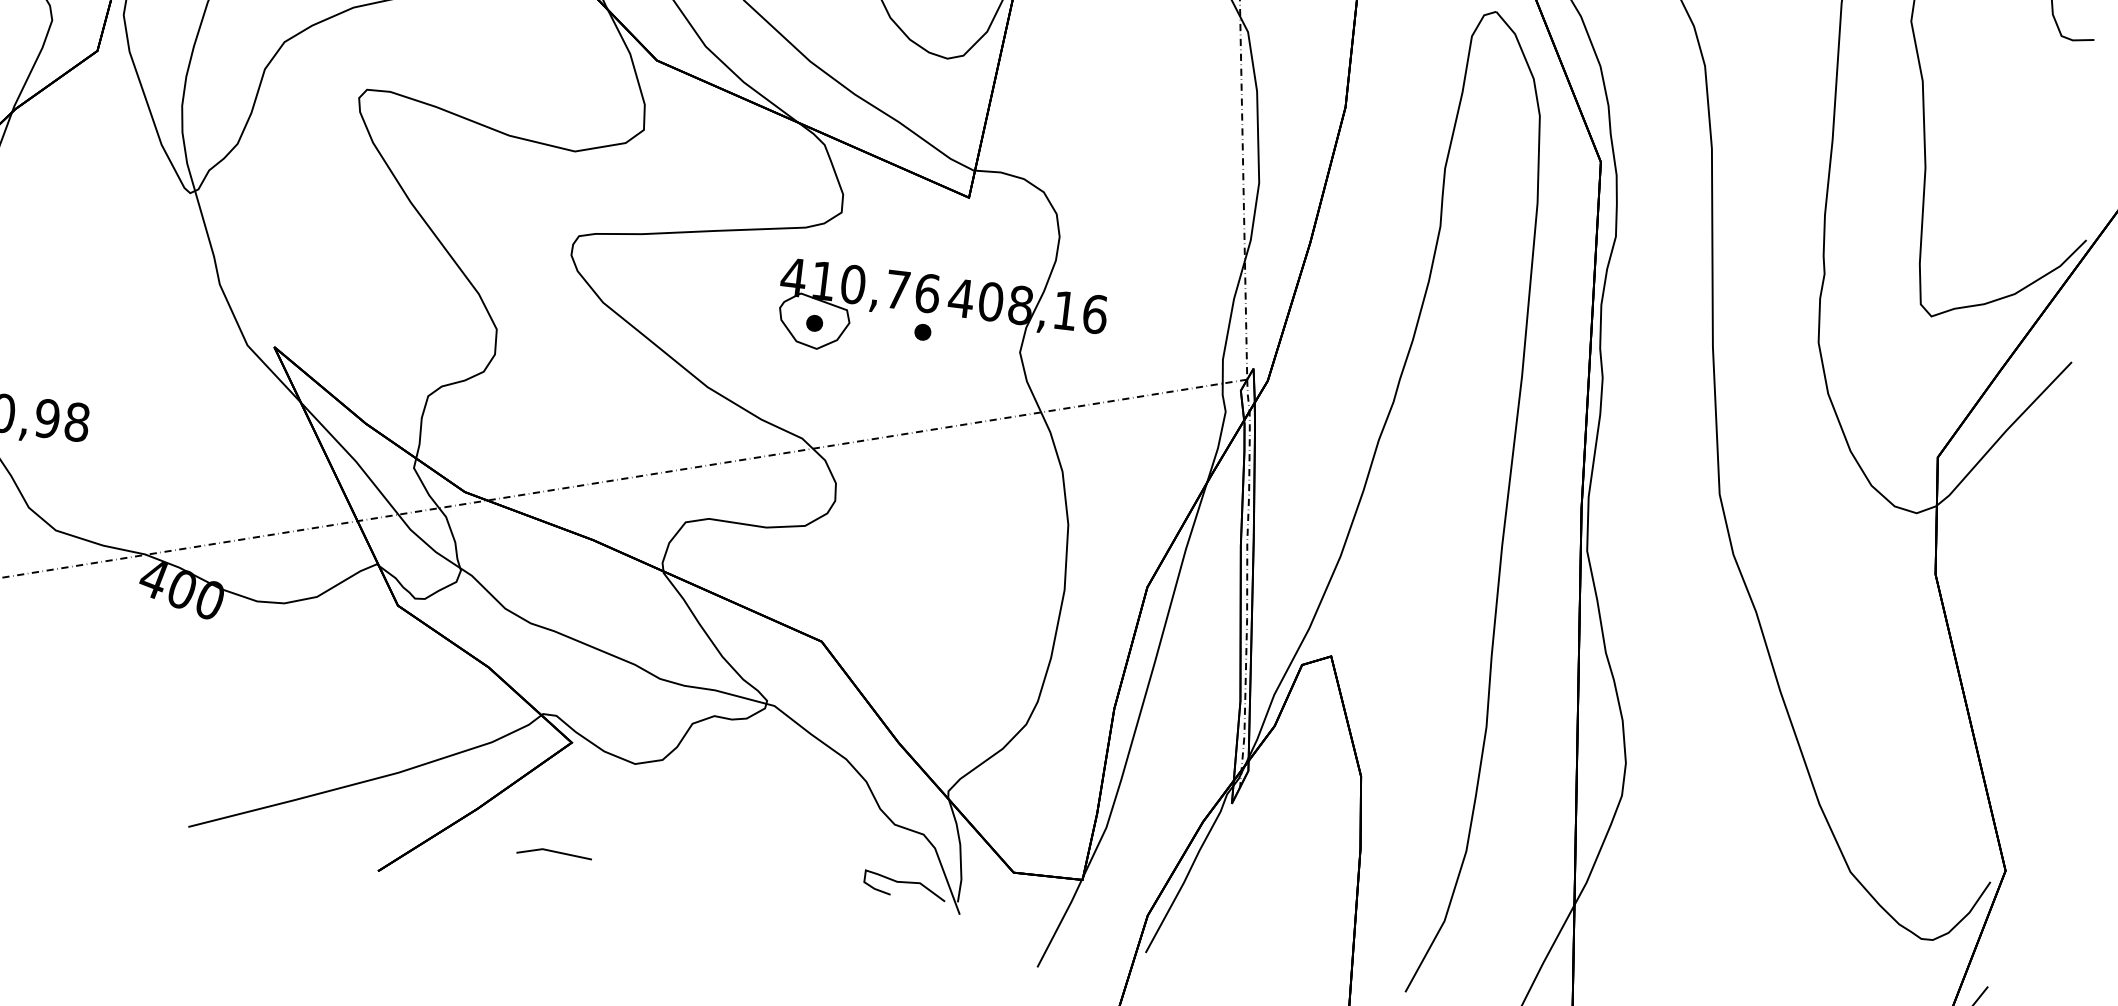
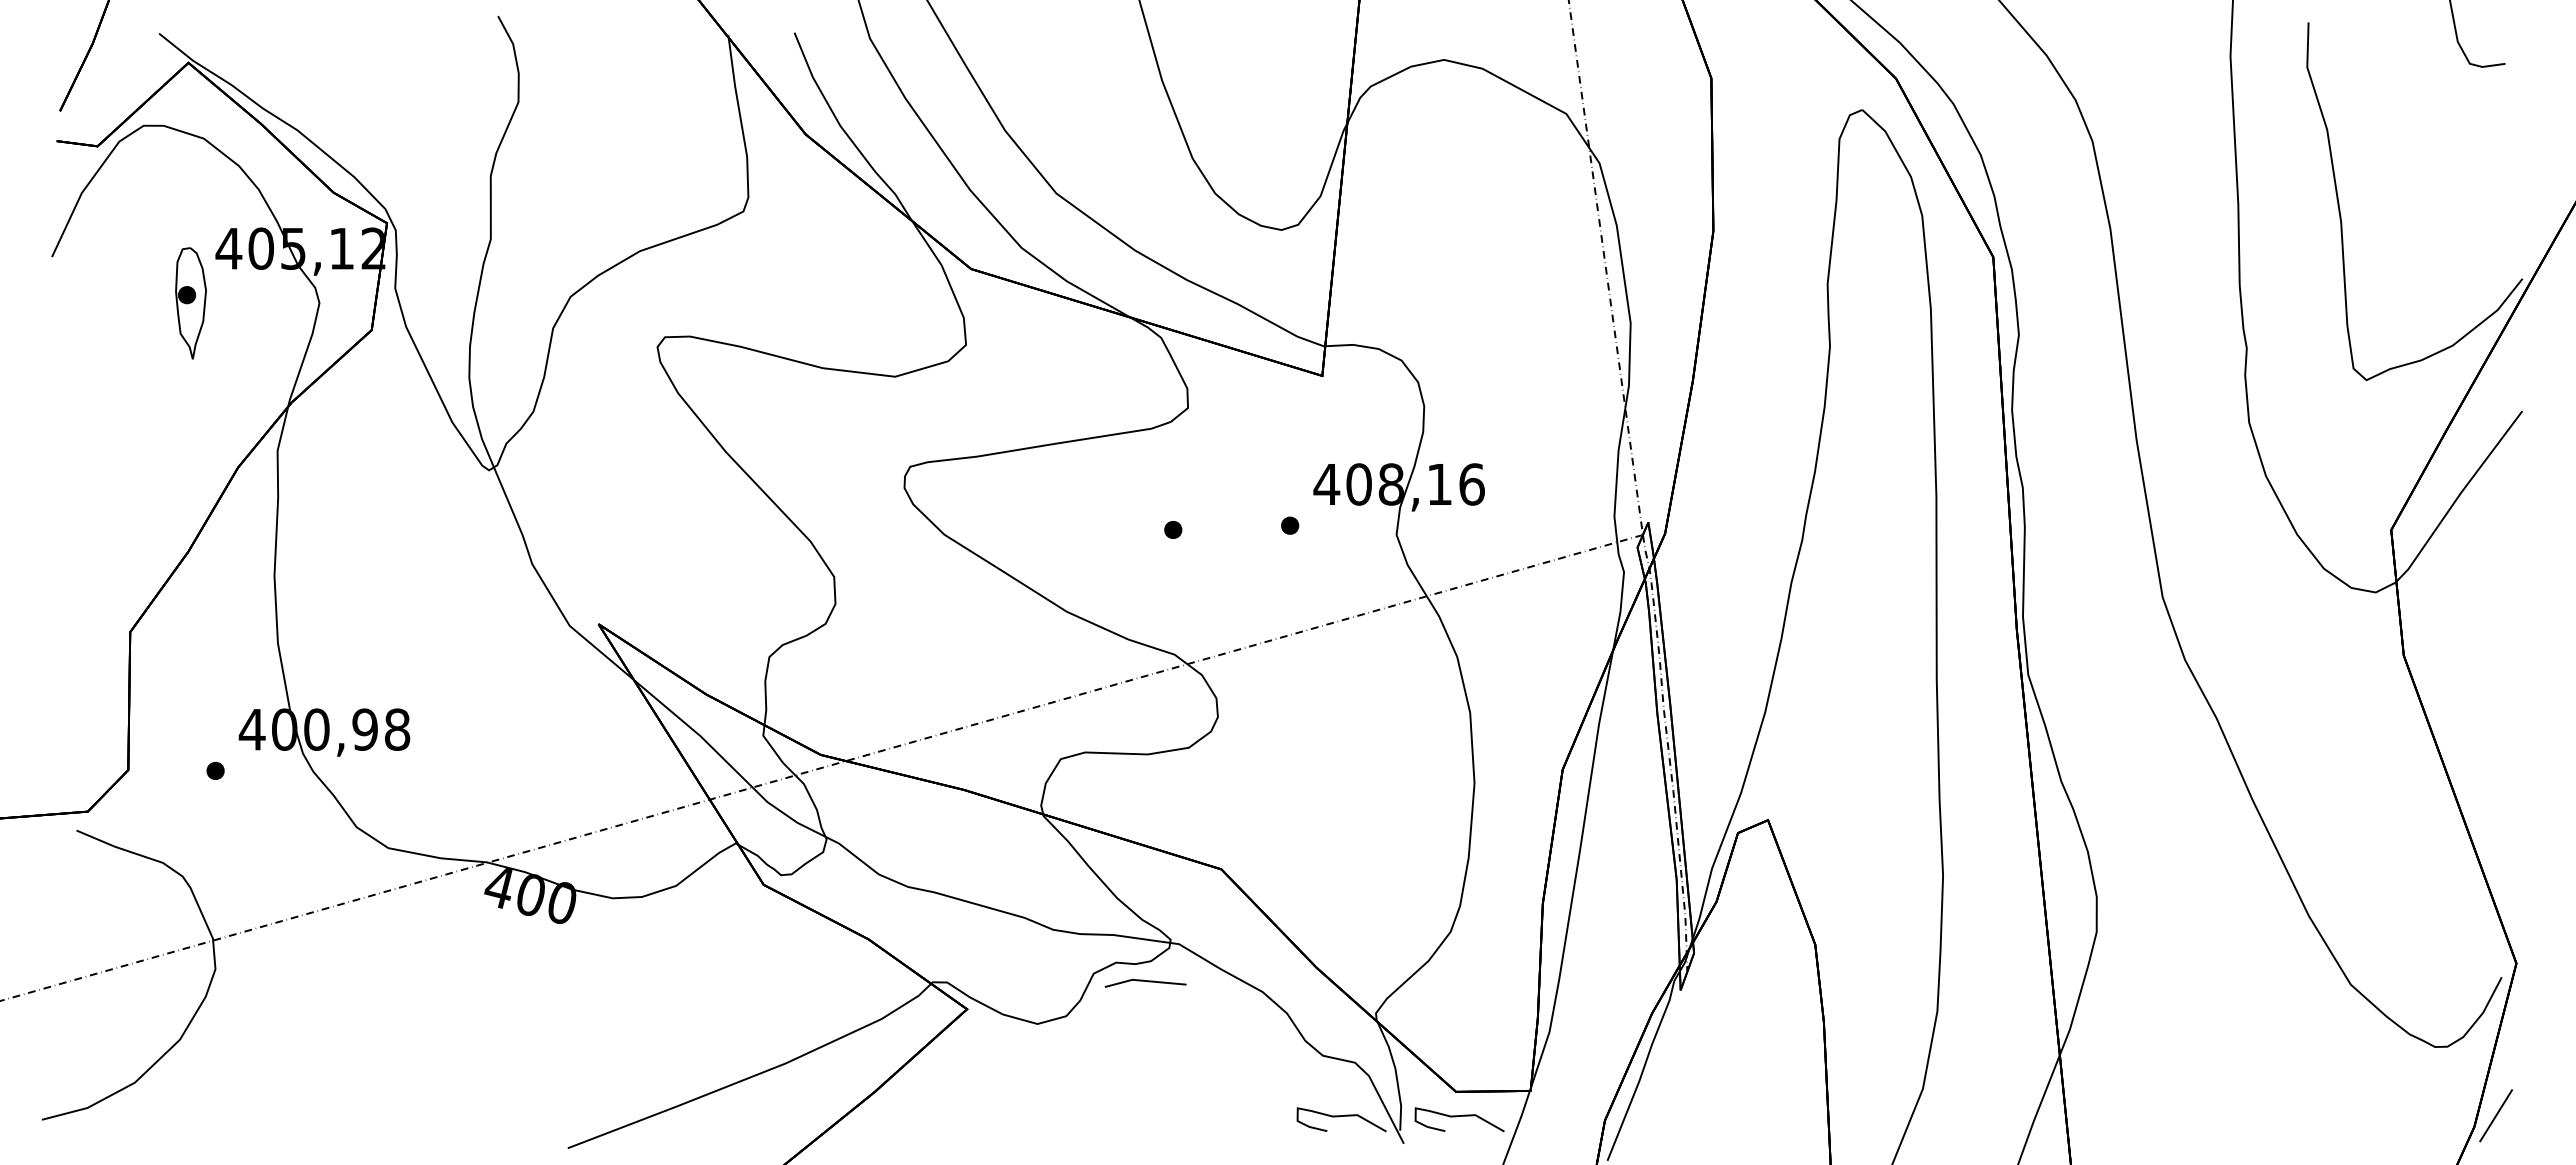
part: (856, 303) -> (1215, 503), removed
line: (554, 852) -> (1145, 981), moved
curve: (1014, 895) -> (1459, 1116), added

